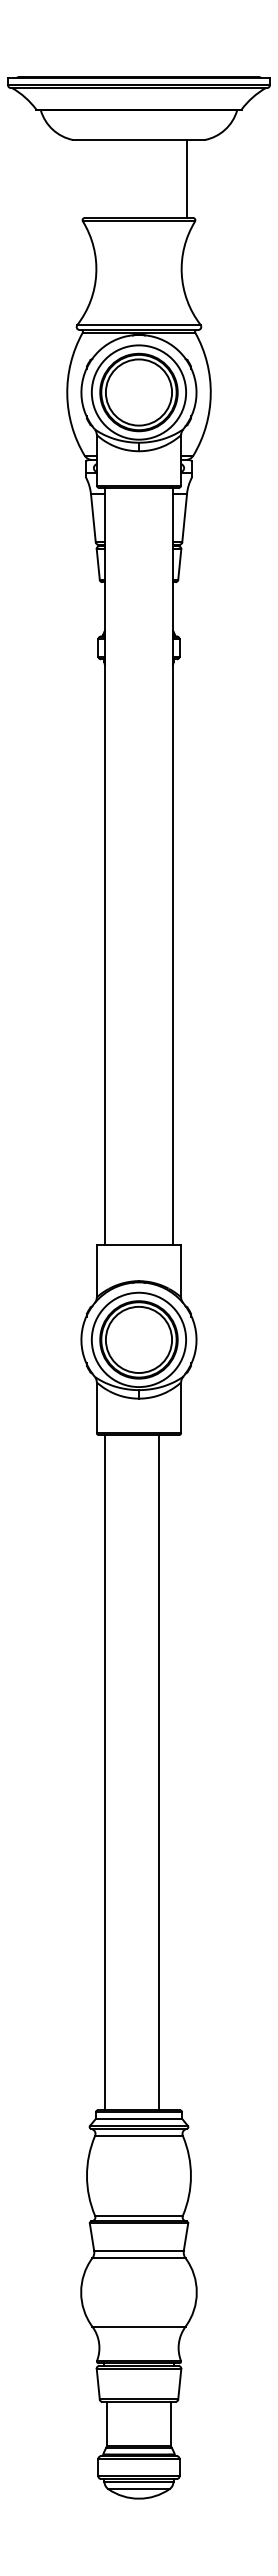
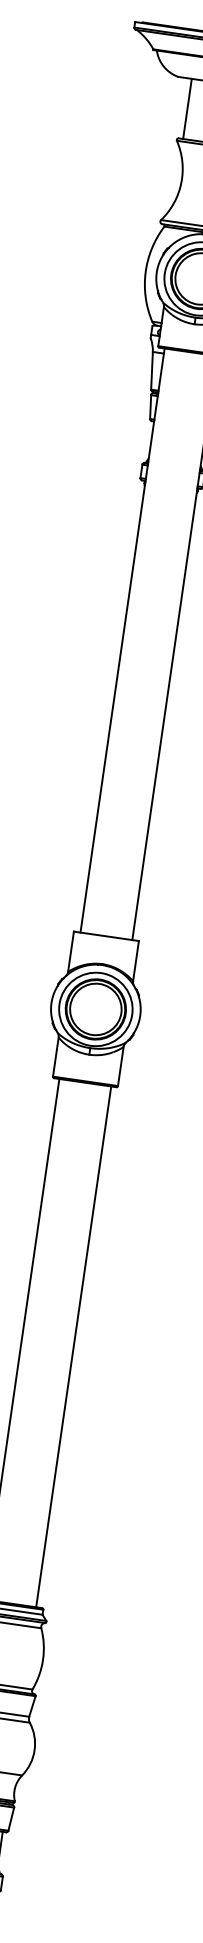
line: (90, 179) -> (187, 109), added
line: (158, 1772) -> (73, 1346), moved

